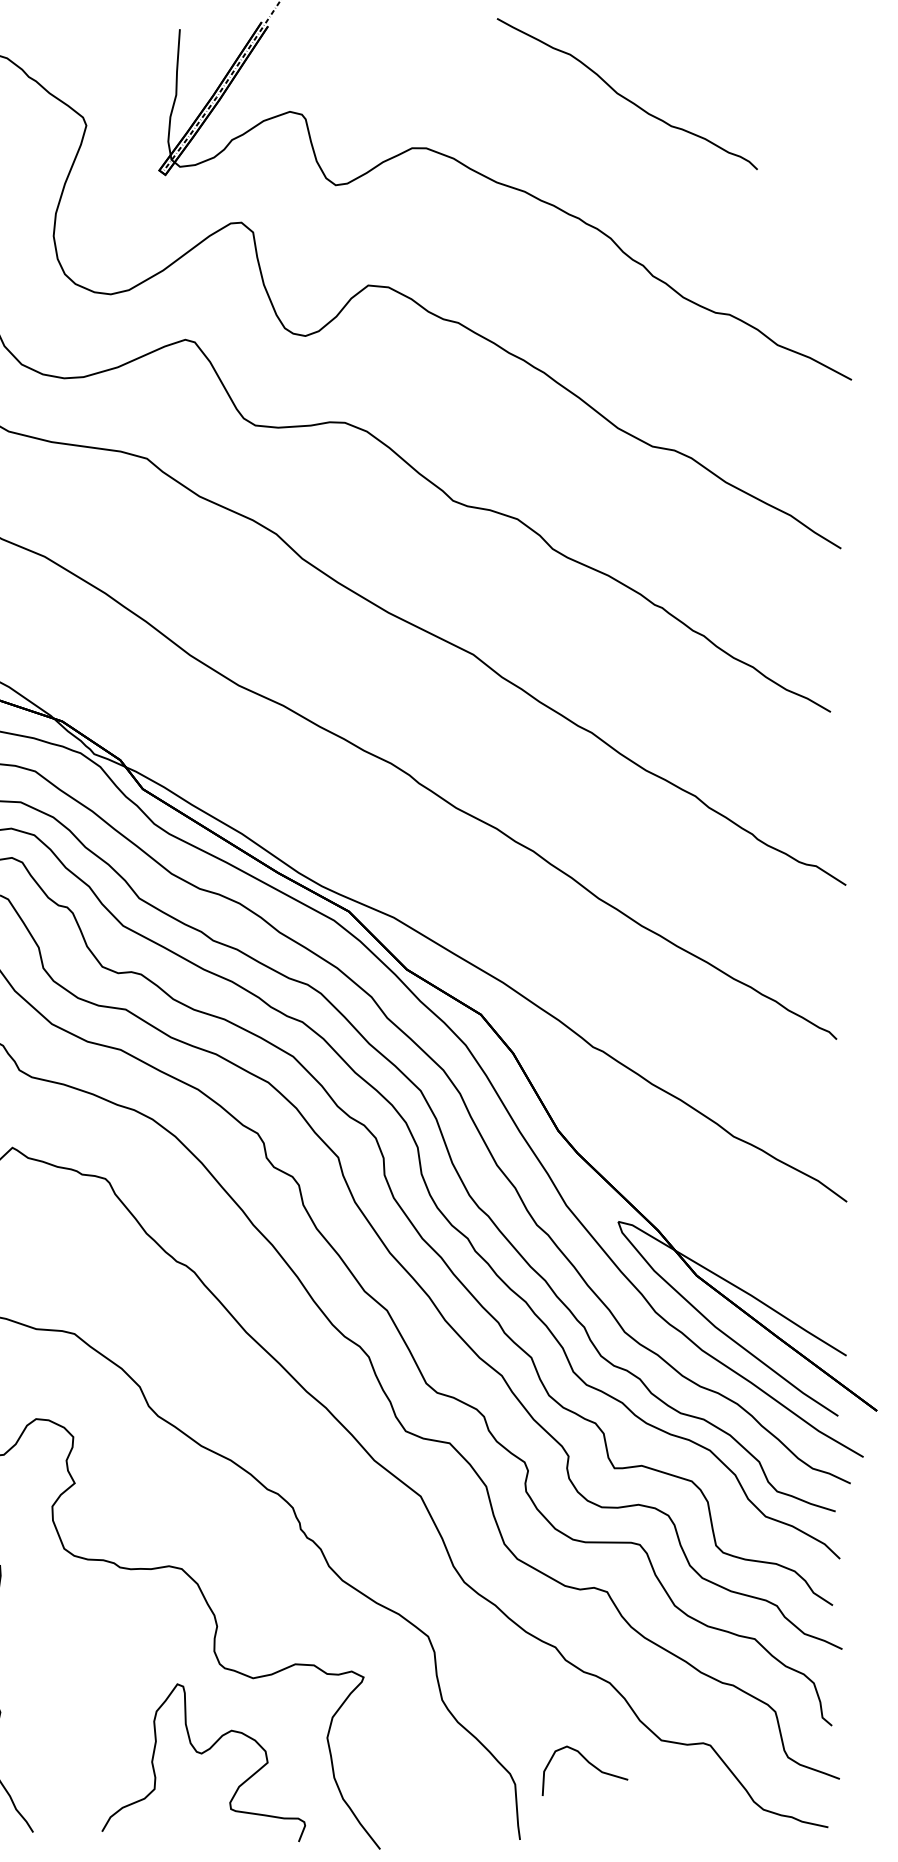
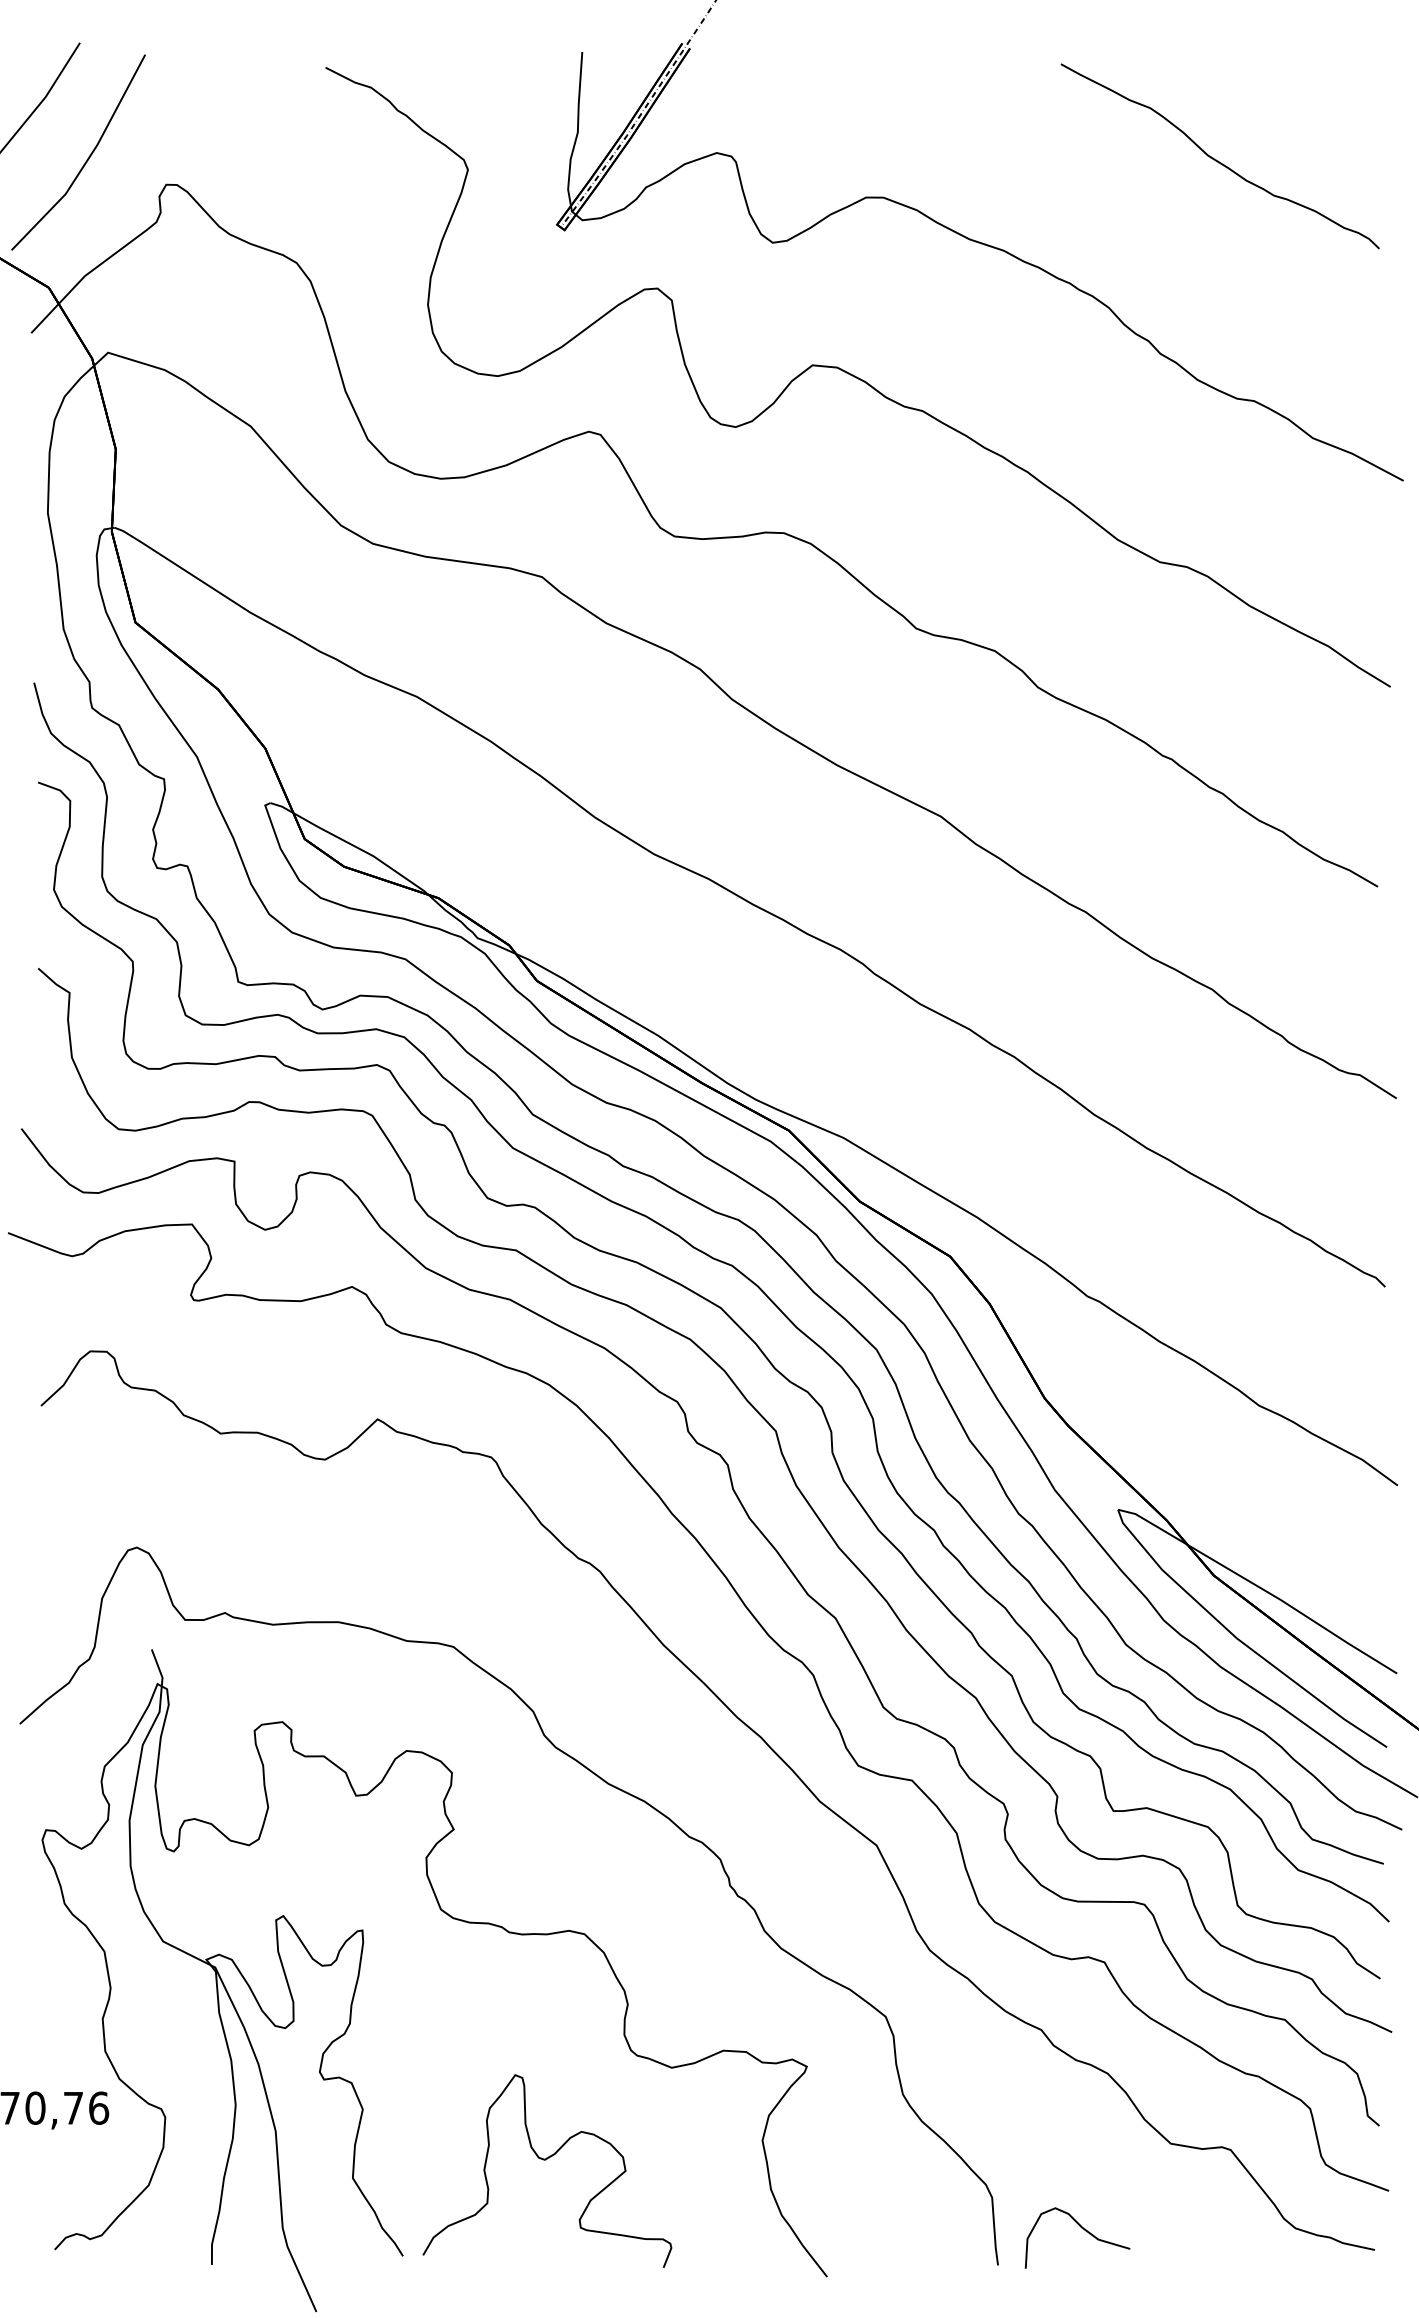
curve: (625, 97) -> (1218, 160), moved
curve: (202, 1754) -> (545, 2160), moved
curve: (588, 1763) -> (1081, 2228), moved

